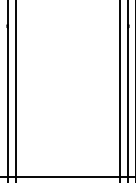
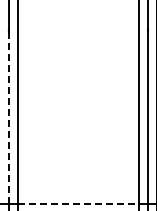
line: (7, 101) -> (8, 117), solid -> dashed
line: (68, 177) -> (78, 204), solid -> dashed

